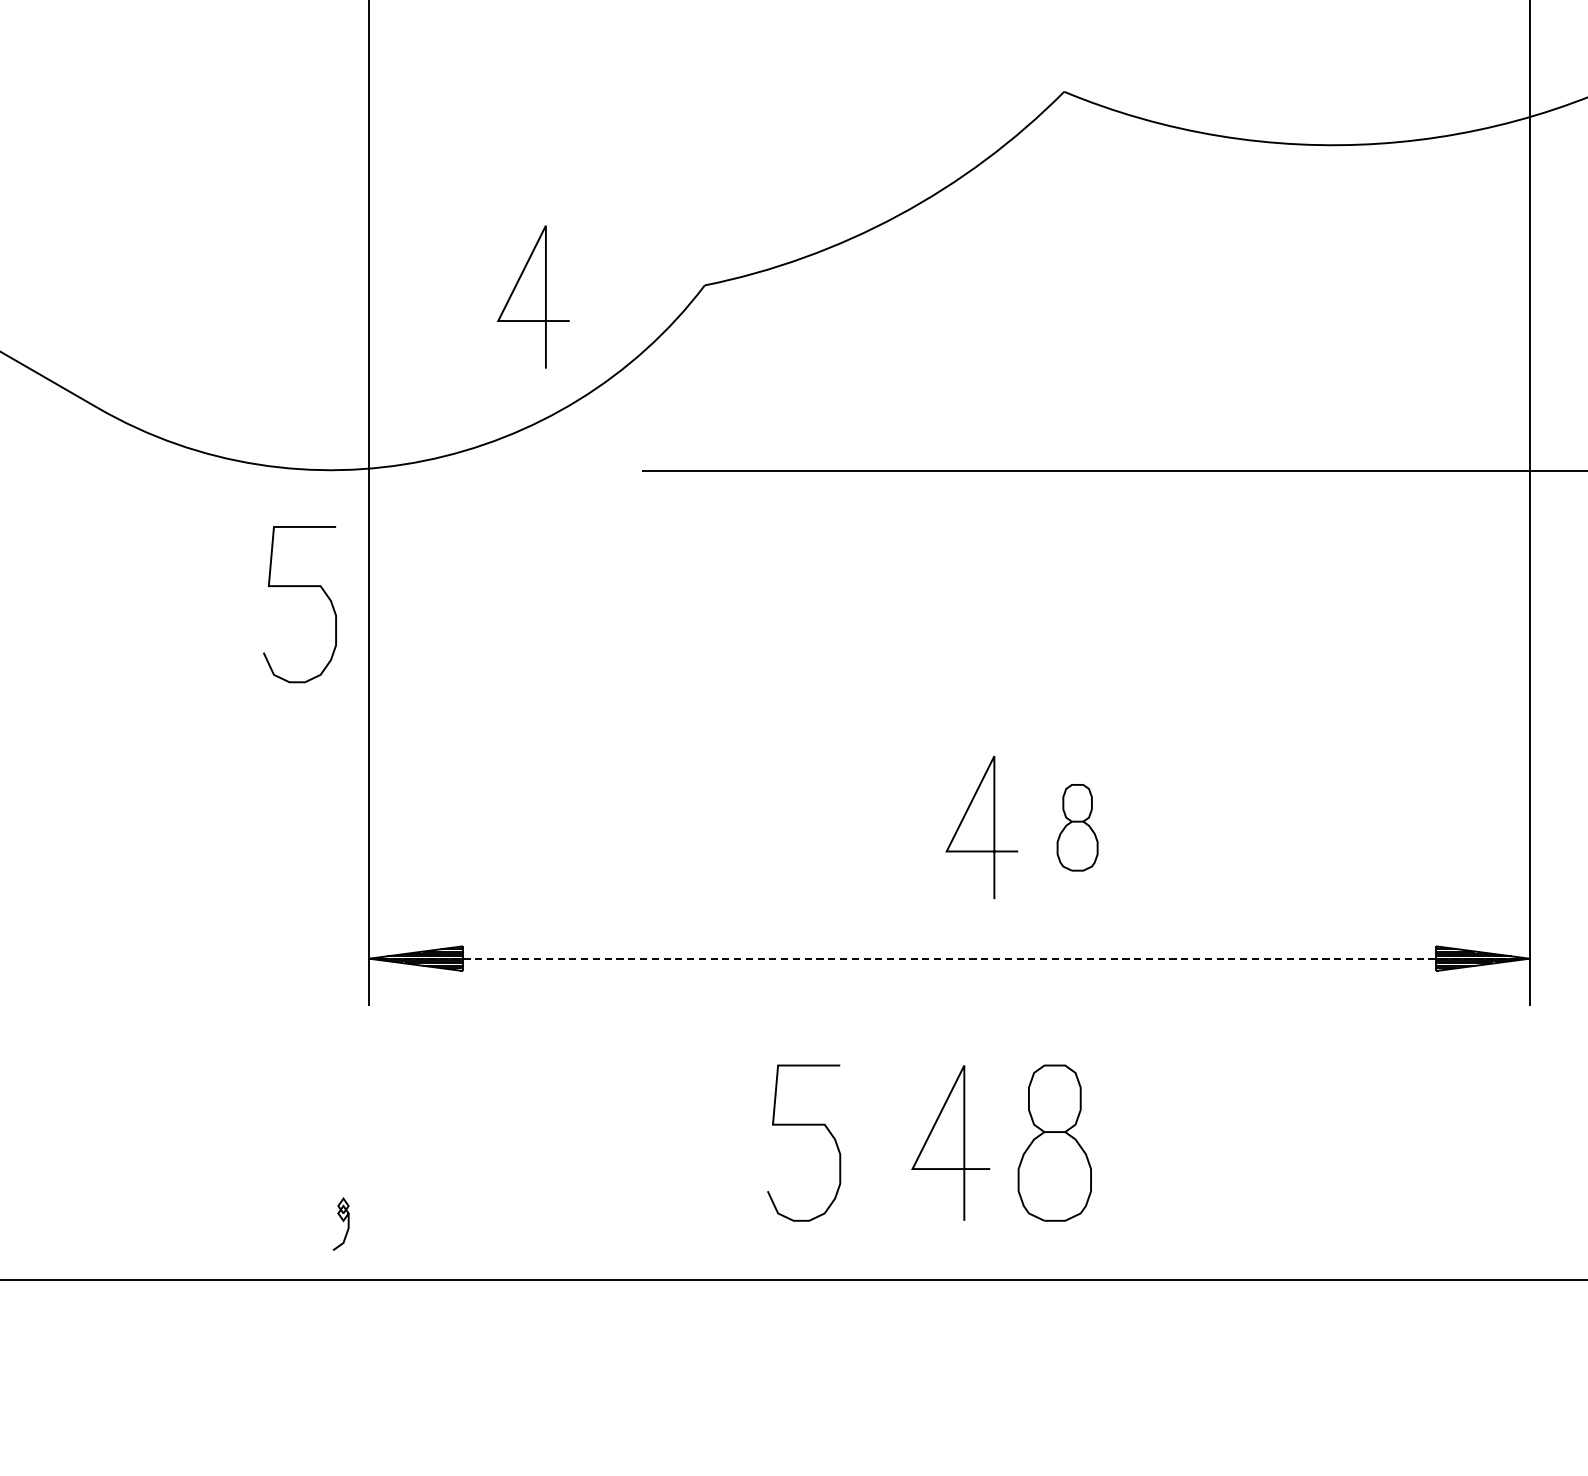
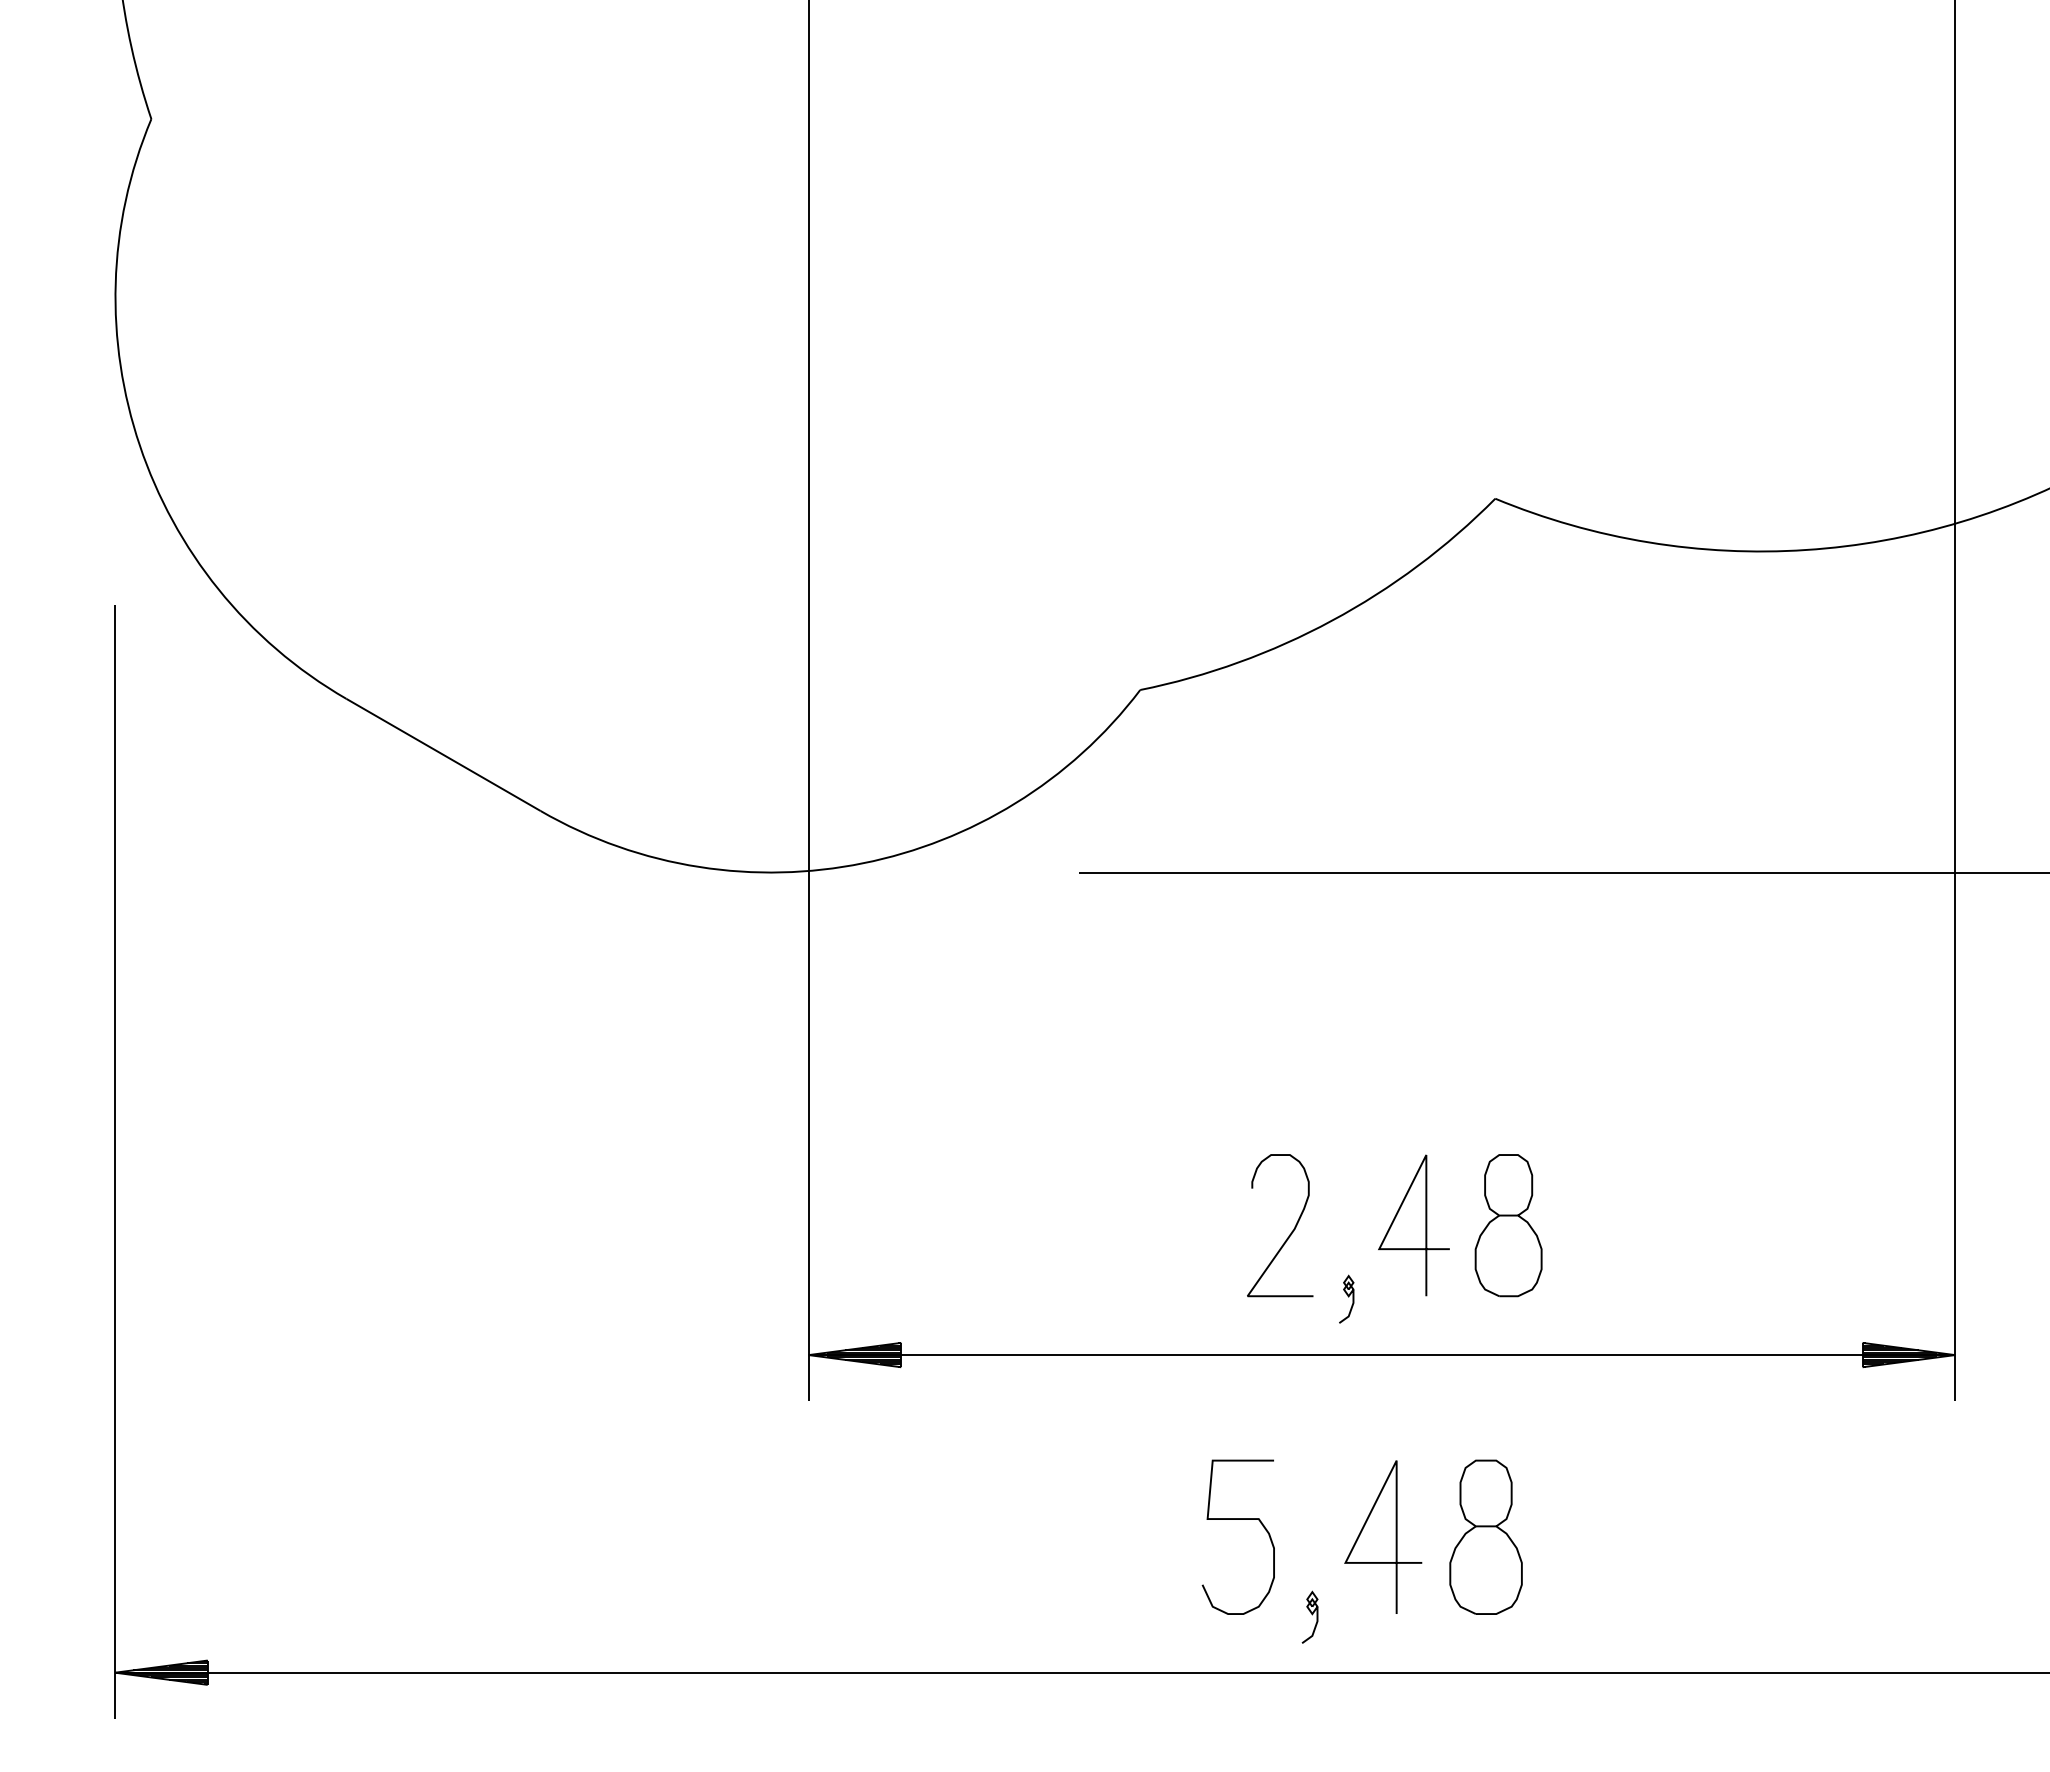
line: (545, 297) -> (982, 701), removed
curve: (299, 586) -> (739, 987), removed
part: (1077, 827) -> (1508, 1225), size x1.67
curve: (857, 833) -> (1291, 1231), added
part: (913, 901) -> (1346, 1298), added
line: (948, 959) -> (1381, 1355), dashed -> solid
part: (340, 1223) -> (1309, 1616), moved

